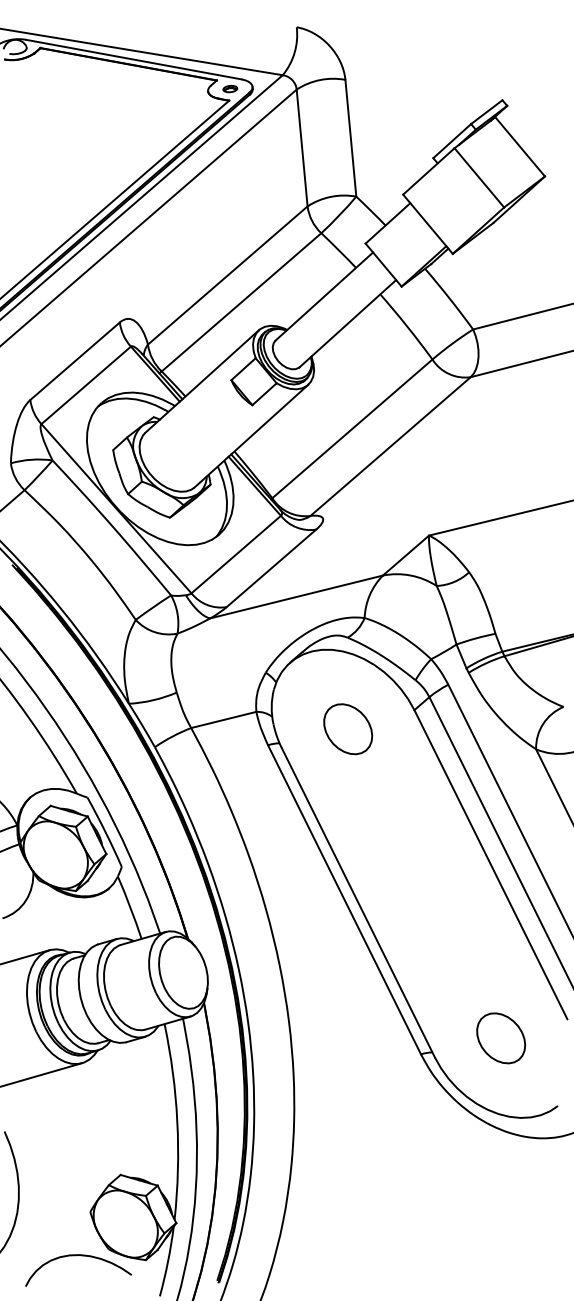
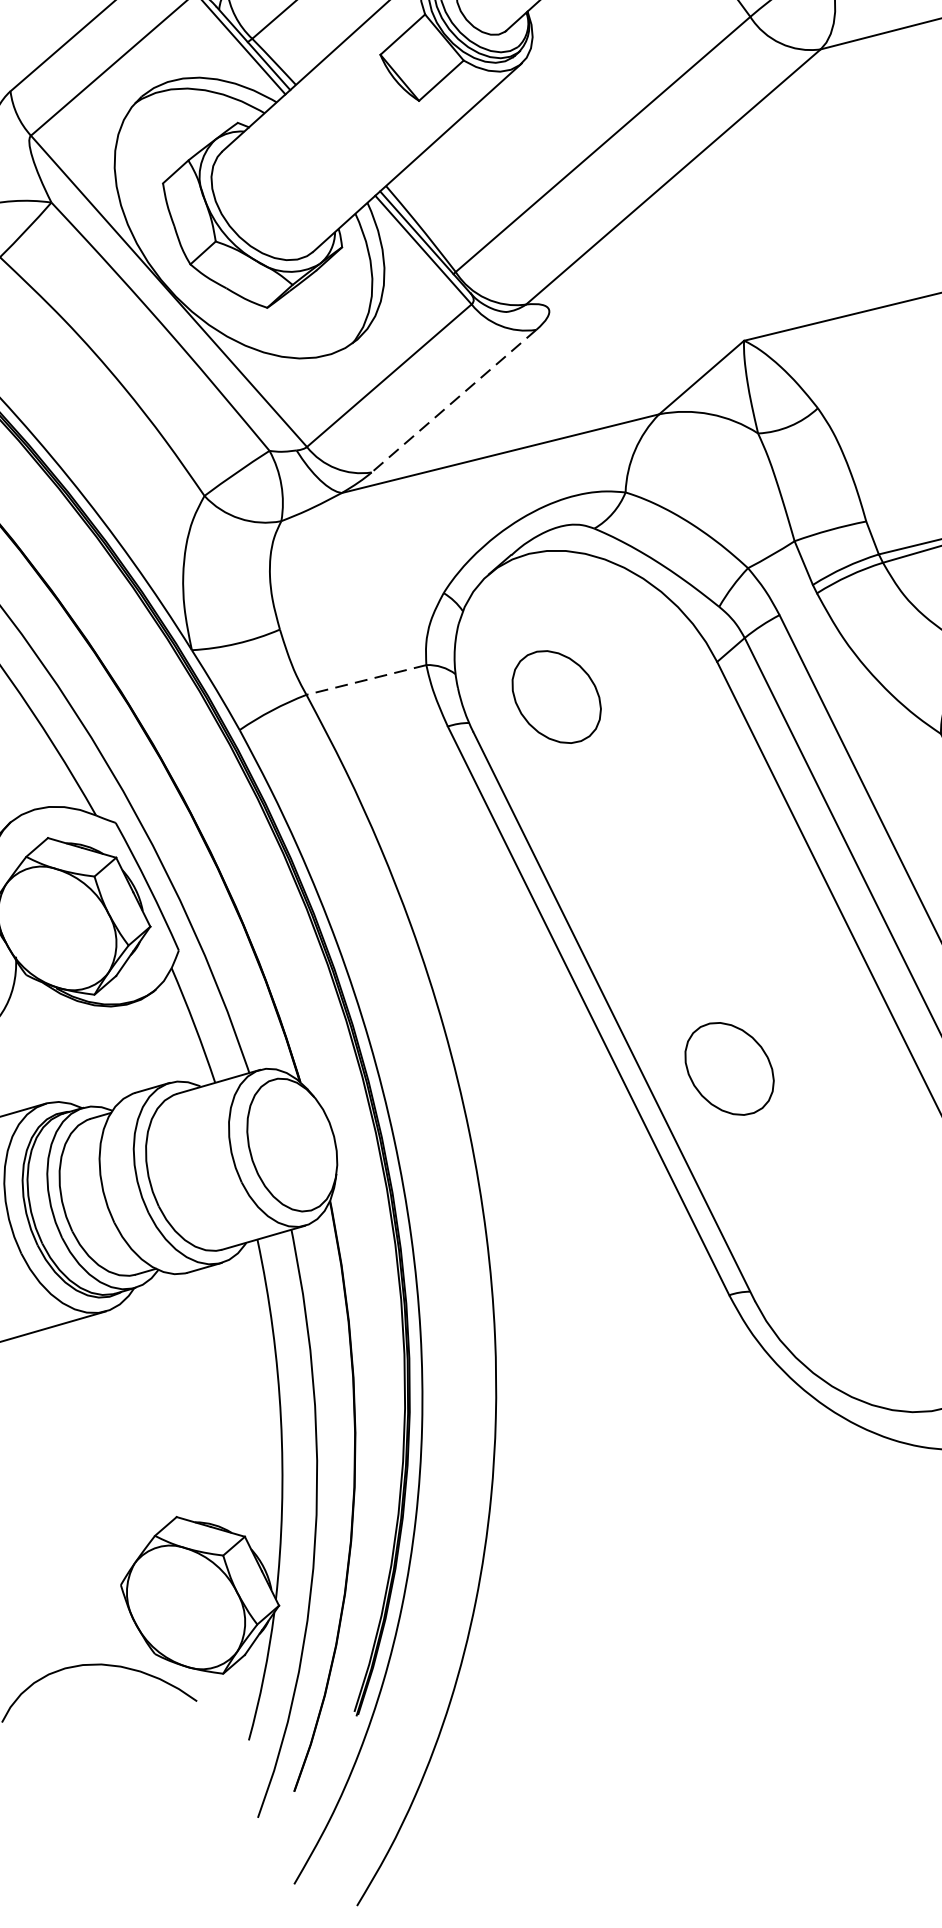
line: (271, 568) -> (454, 401), solid -> dashed
line: (223, 719) -> (365, 679), solid -> dashed
part: (348, 729) -> (557, 697), moved
part: (501, 1038) -> (730, 1069), moved

